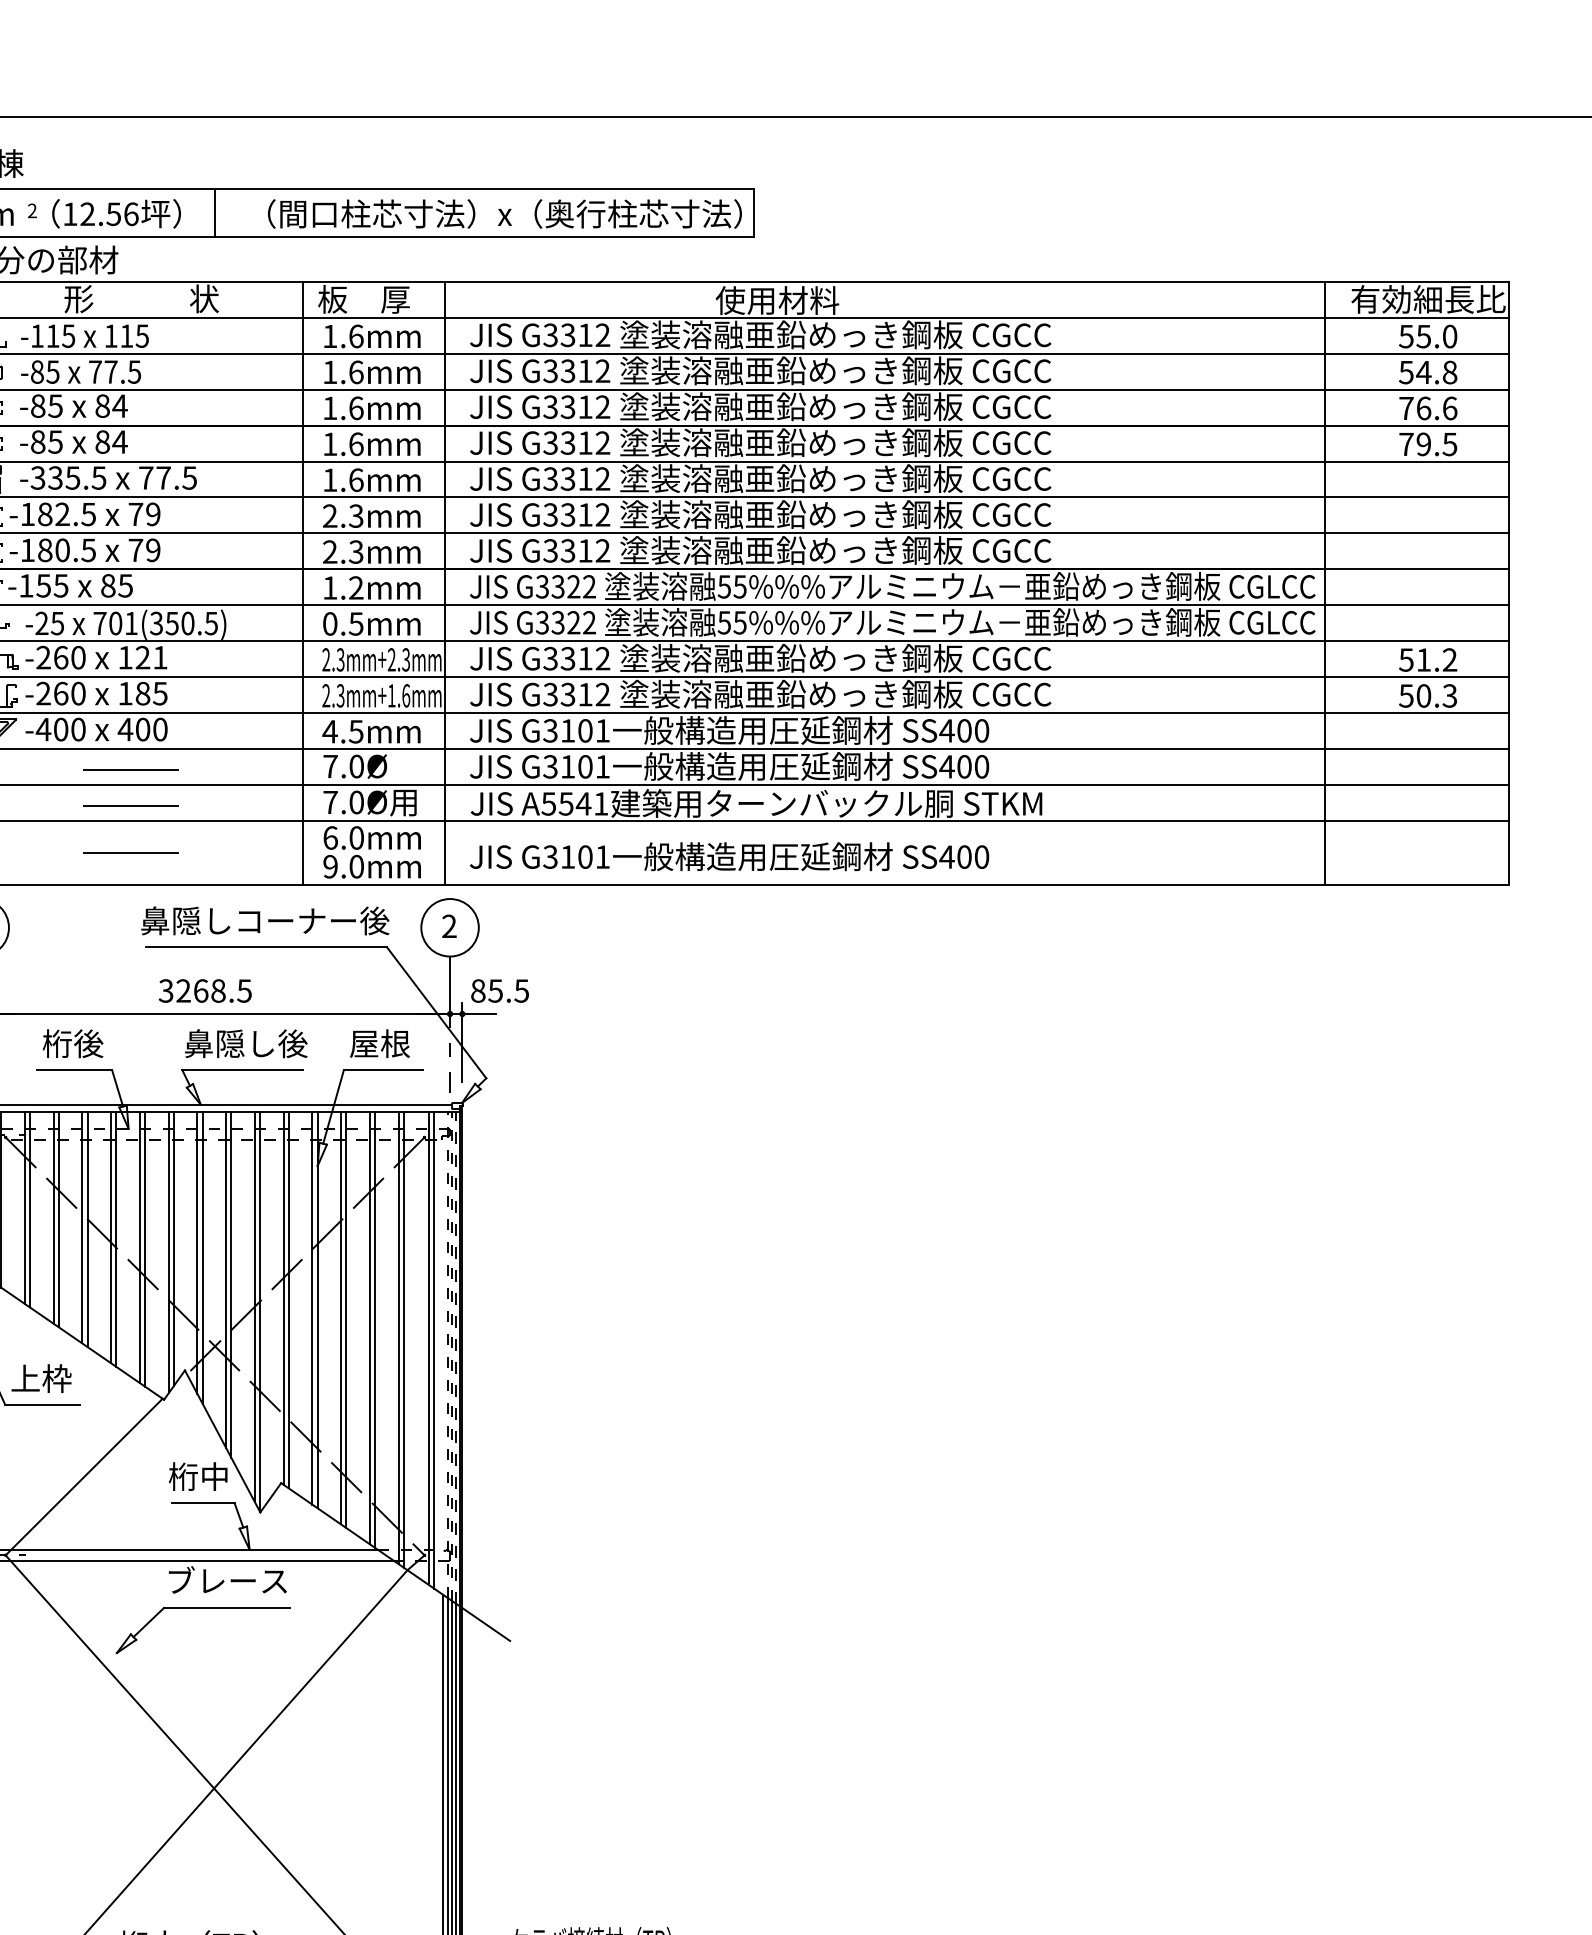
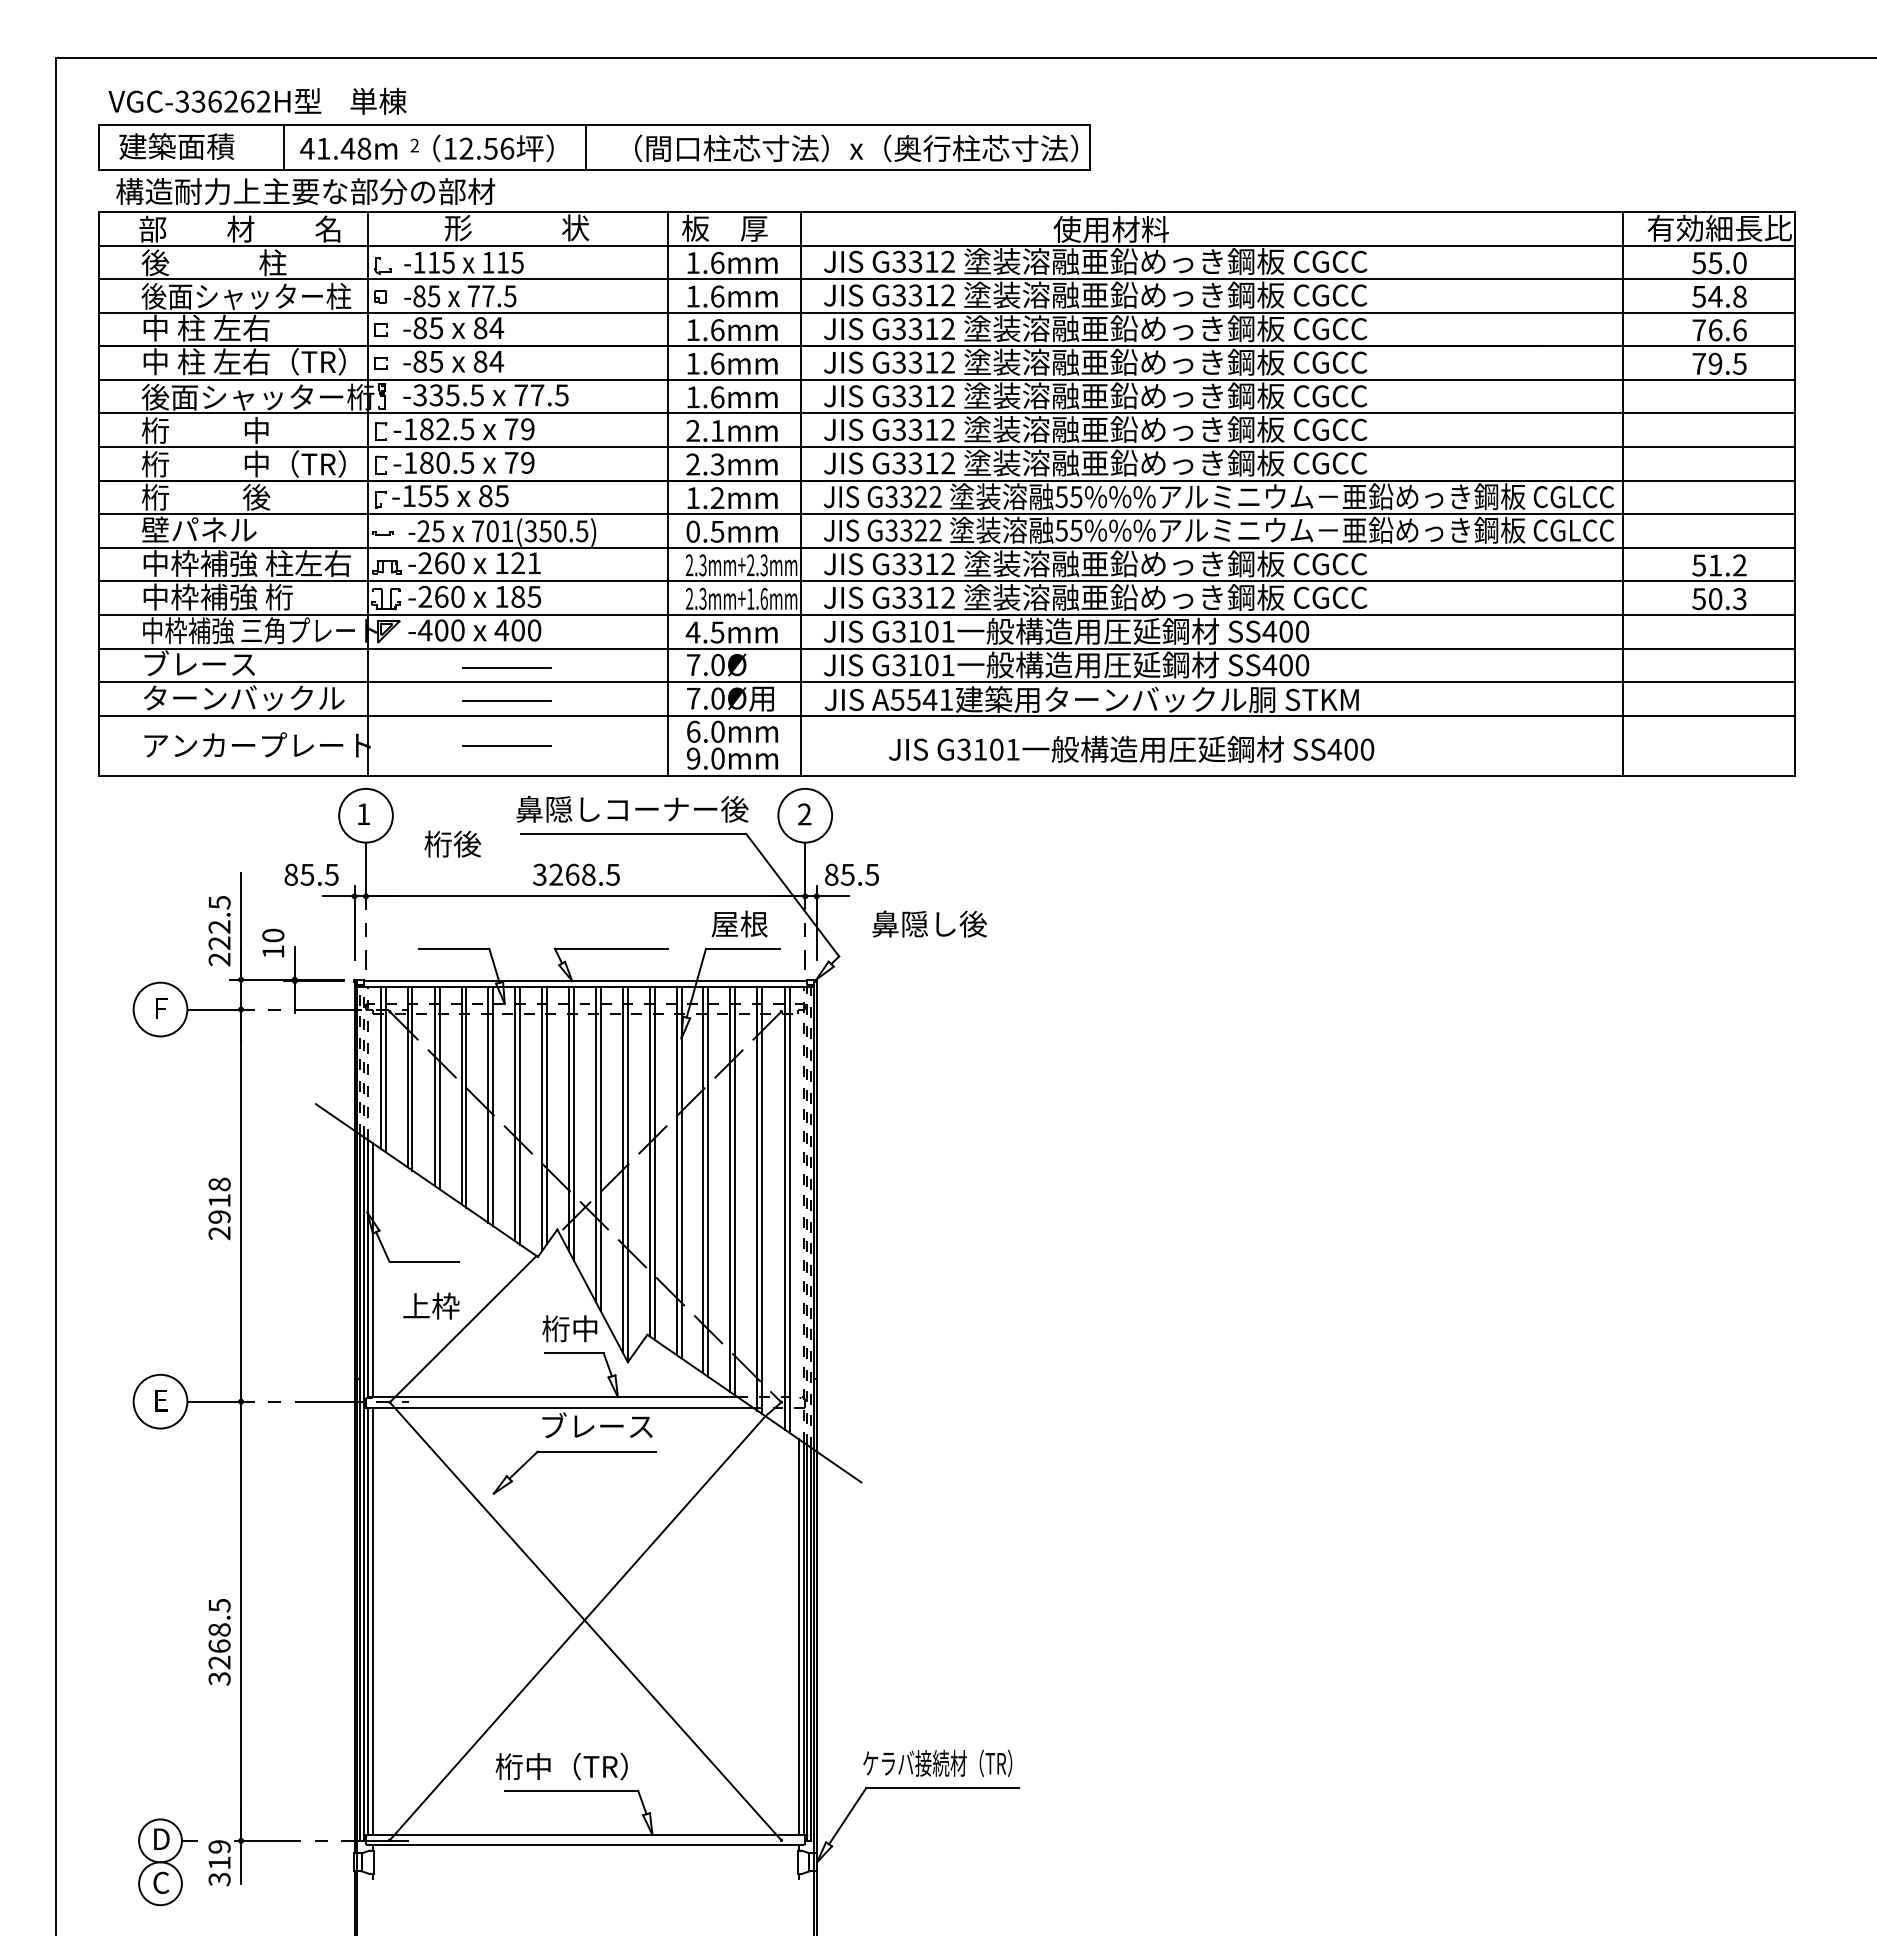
text: (356, 515) -> (717, 430), 2.3mm -> 2.1mm
text: (729, 855) -> (1131, 748), moved
text: (72, 1043) -> (452, 843), moved
text: (246, 1043) -> (929, 923), moved
text: (41, 1377) -> (431, 1305), moved

